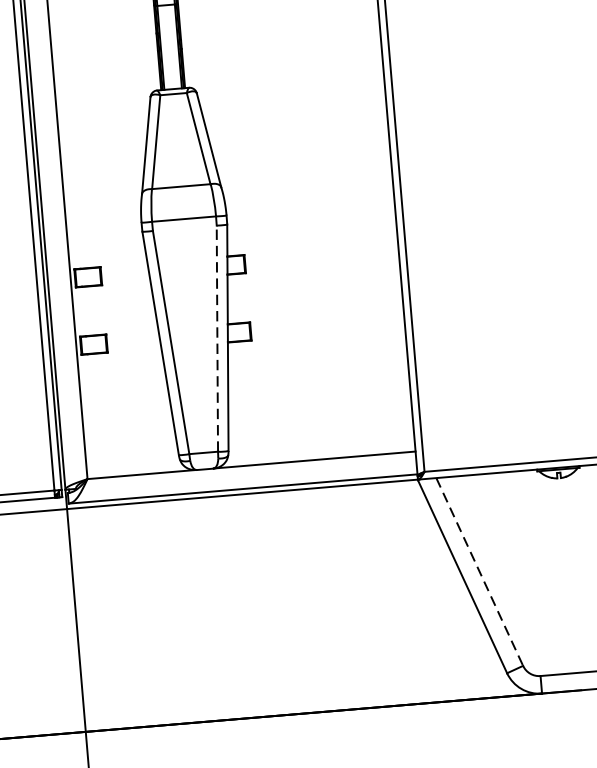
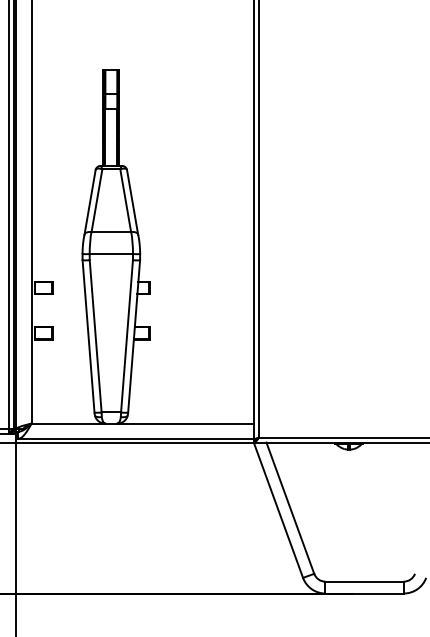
line: (217, 337) -> (127, 335), dashed -> solid
line: (479, 572) -> (290, 508), dashed -> solid

